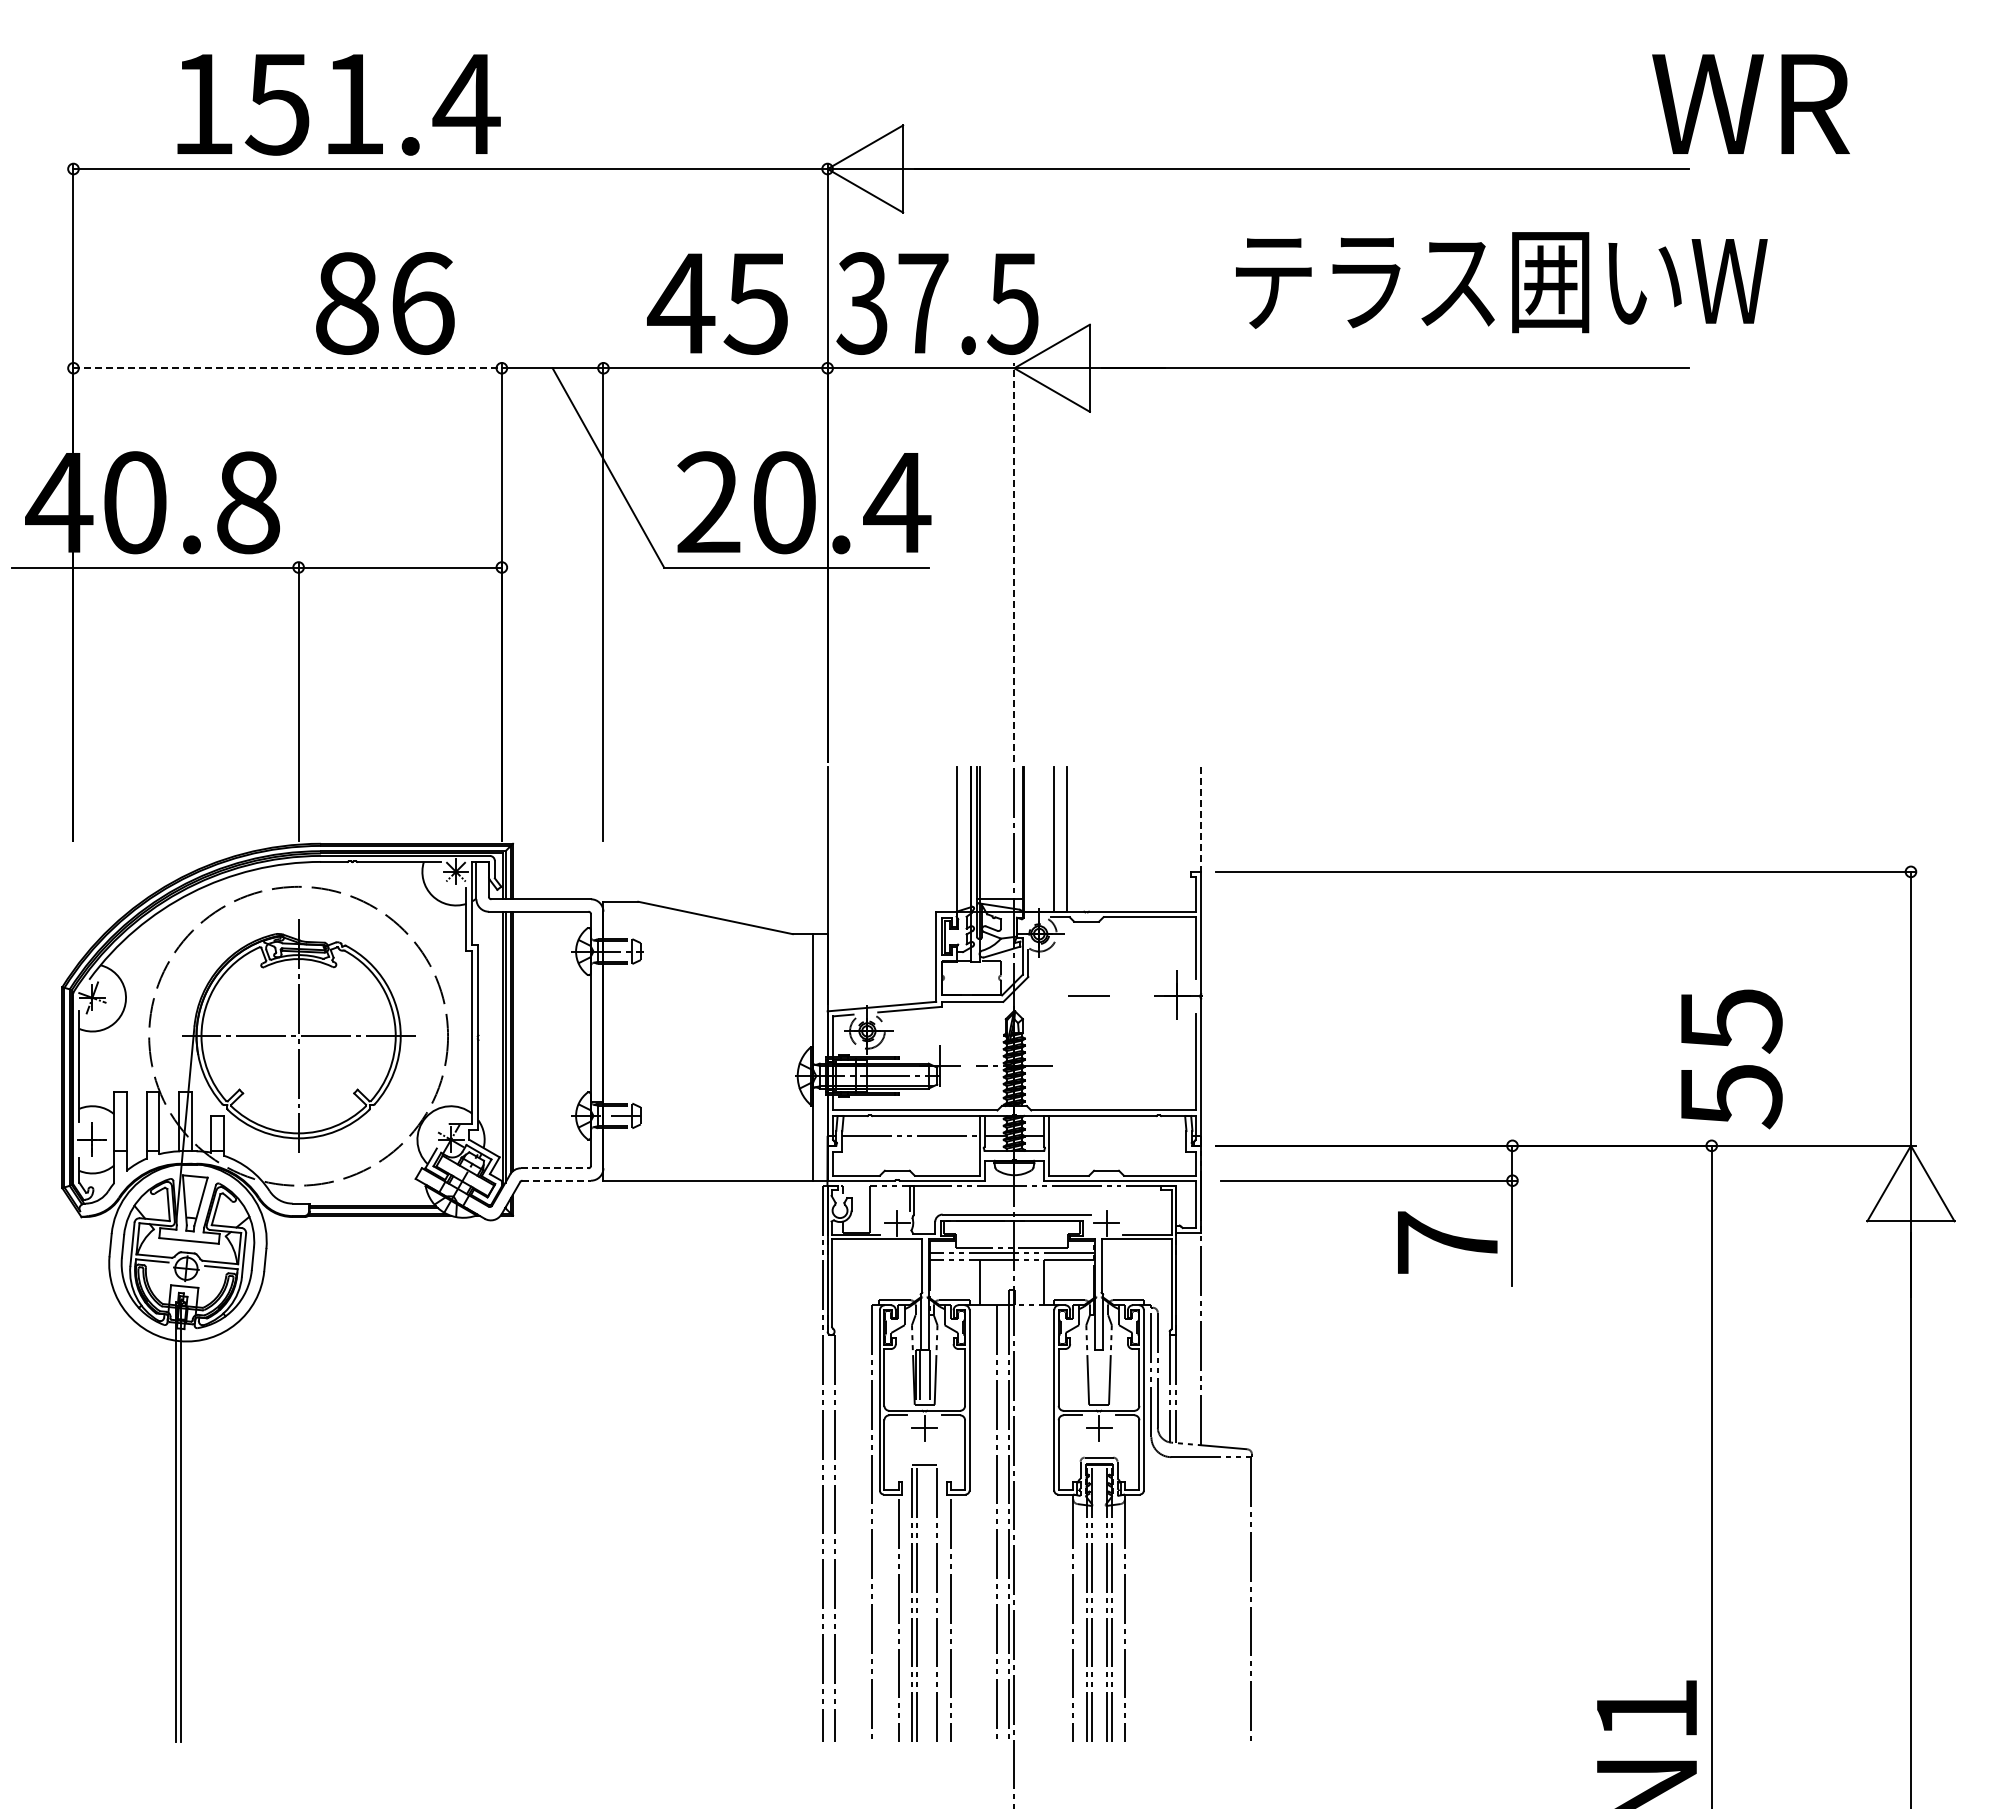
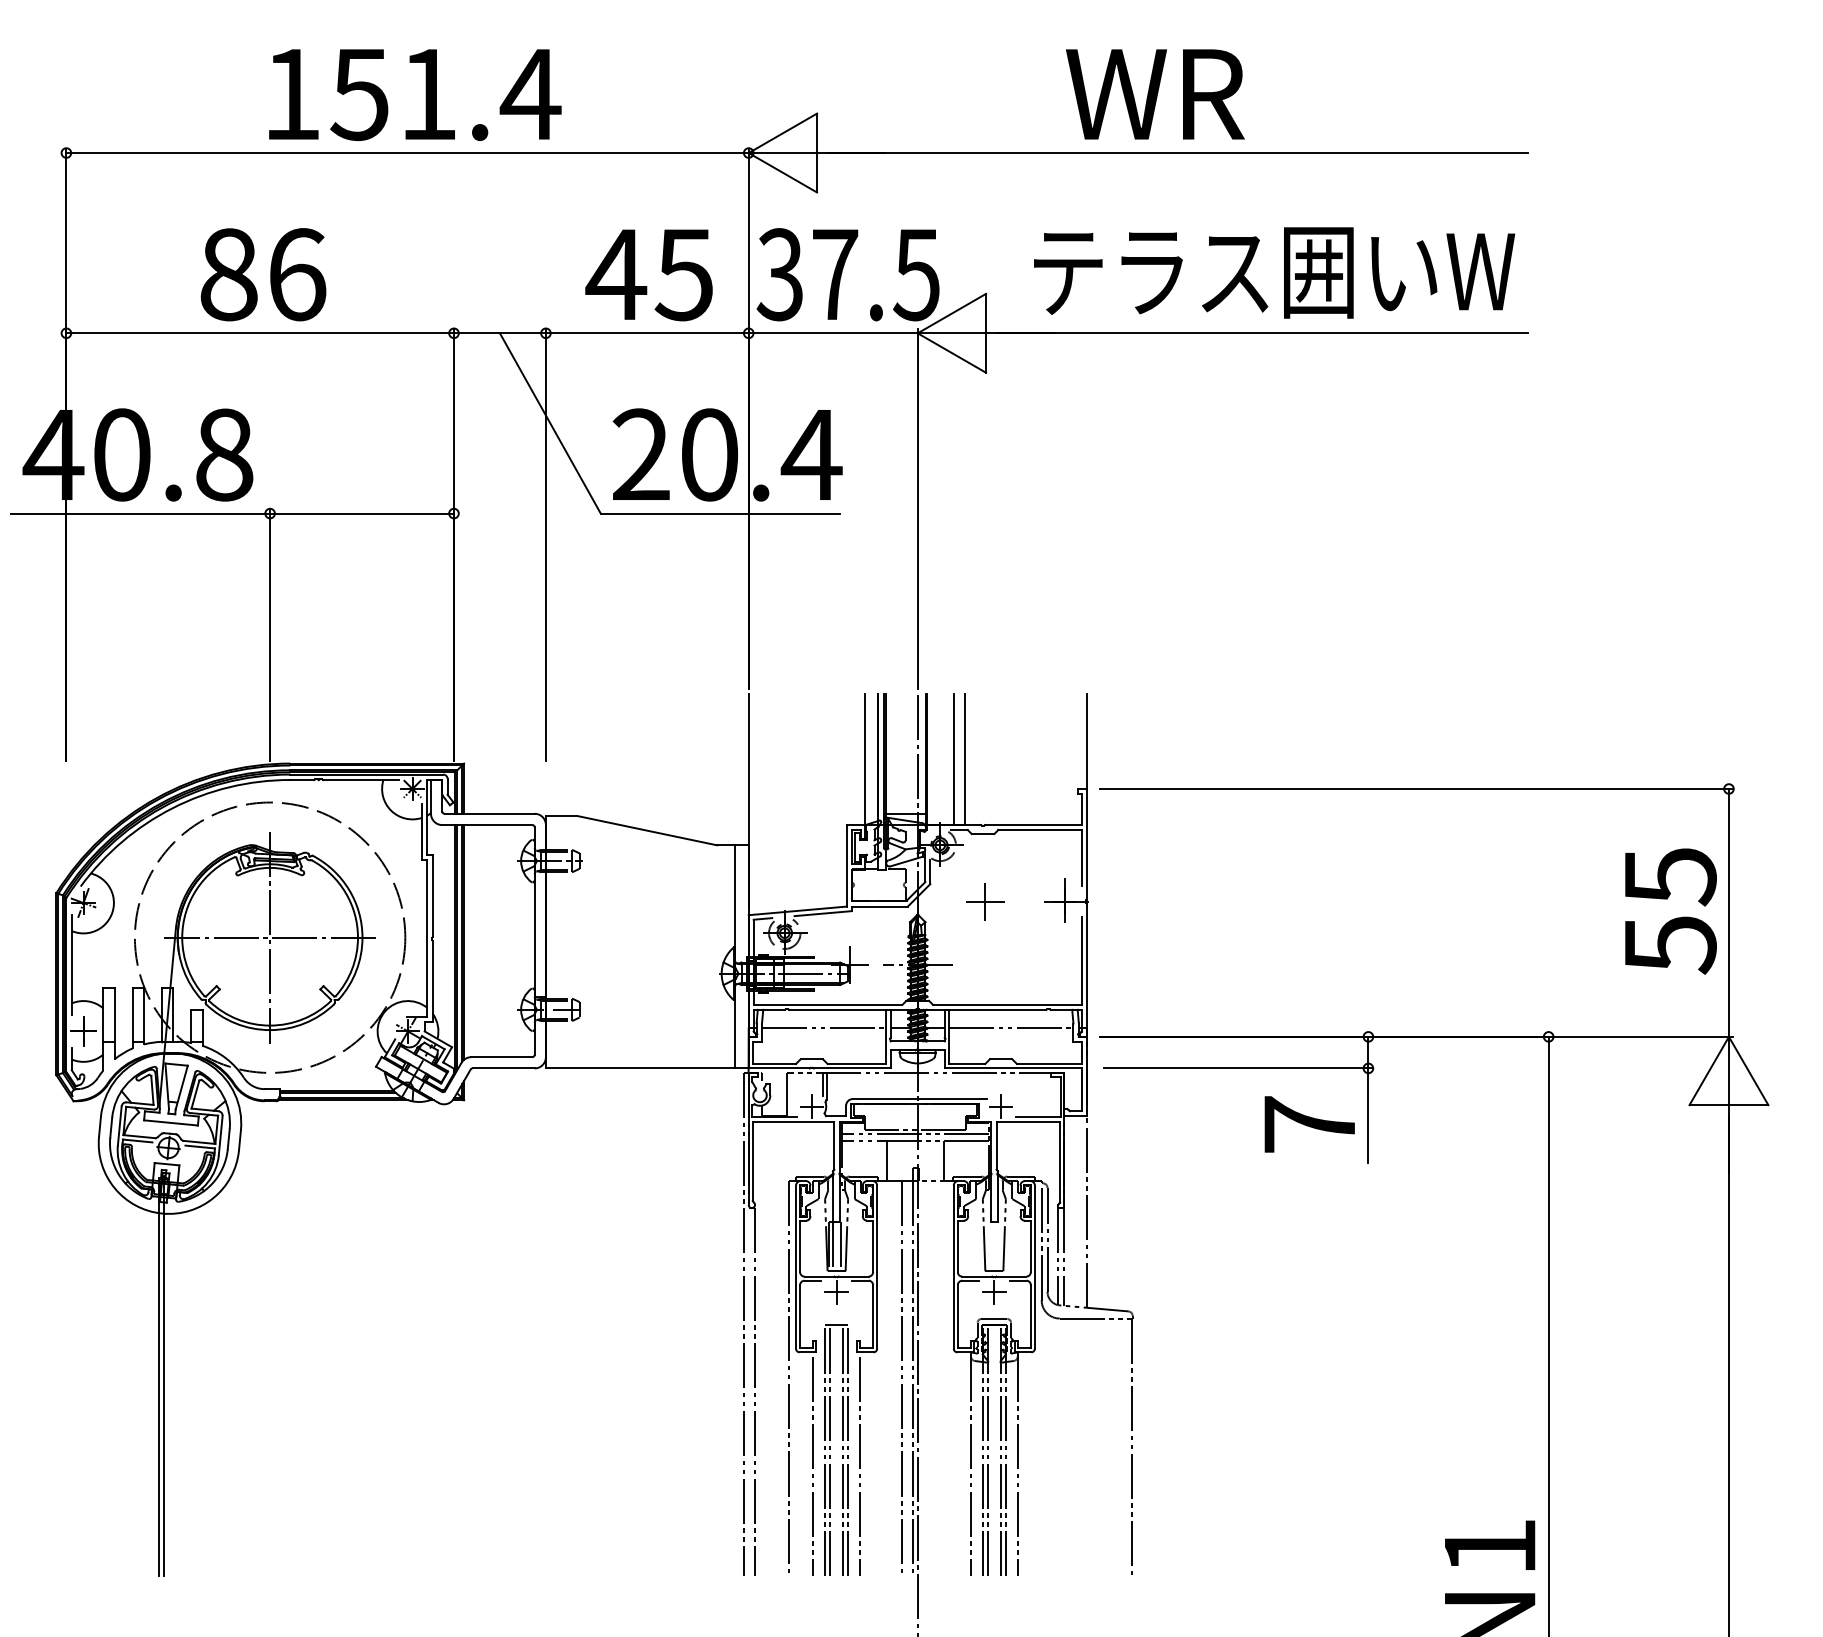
text: (1750, 103) -> (1154, 93), moved
text: (338, 104) -> (414, 94), moved
text: (1501, 282) -> (1274, 272), moved
text: (385, 303) -> (263, 274), moved
line: (288, 368) -> (260, 333), dashed -> solid
line: (1014, 562) -> (917, 509), dashed -> solid
line: (1201, 819) -> (1087, 741), dashed -> solid
line: (1089, 996) -> (985, 901), added
text: (1731, 1059) -> (1670, 911), moved
line: (1117, 1135) -> (1011, 1027), added
line: (554, 1168) -> (501, 1057), dashed -> solid
line: (557, 1180) -> (504, 1068), dashed -> solid
line: (932, 1603) -> (843, 1450), added

